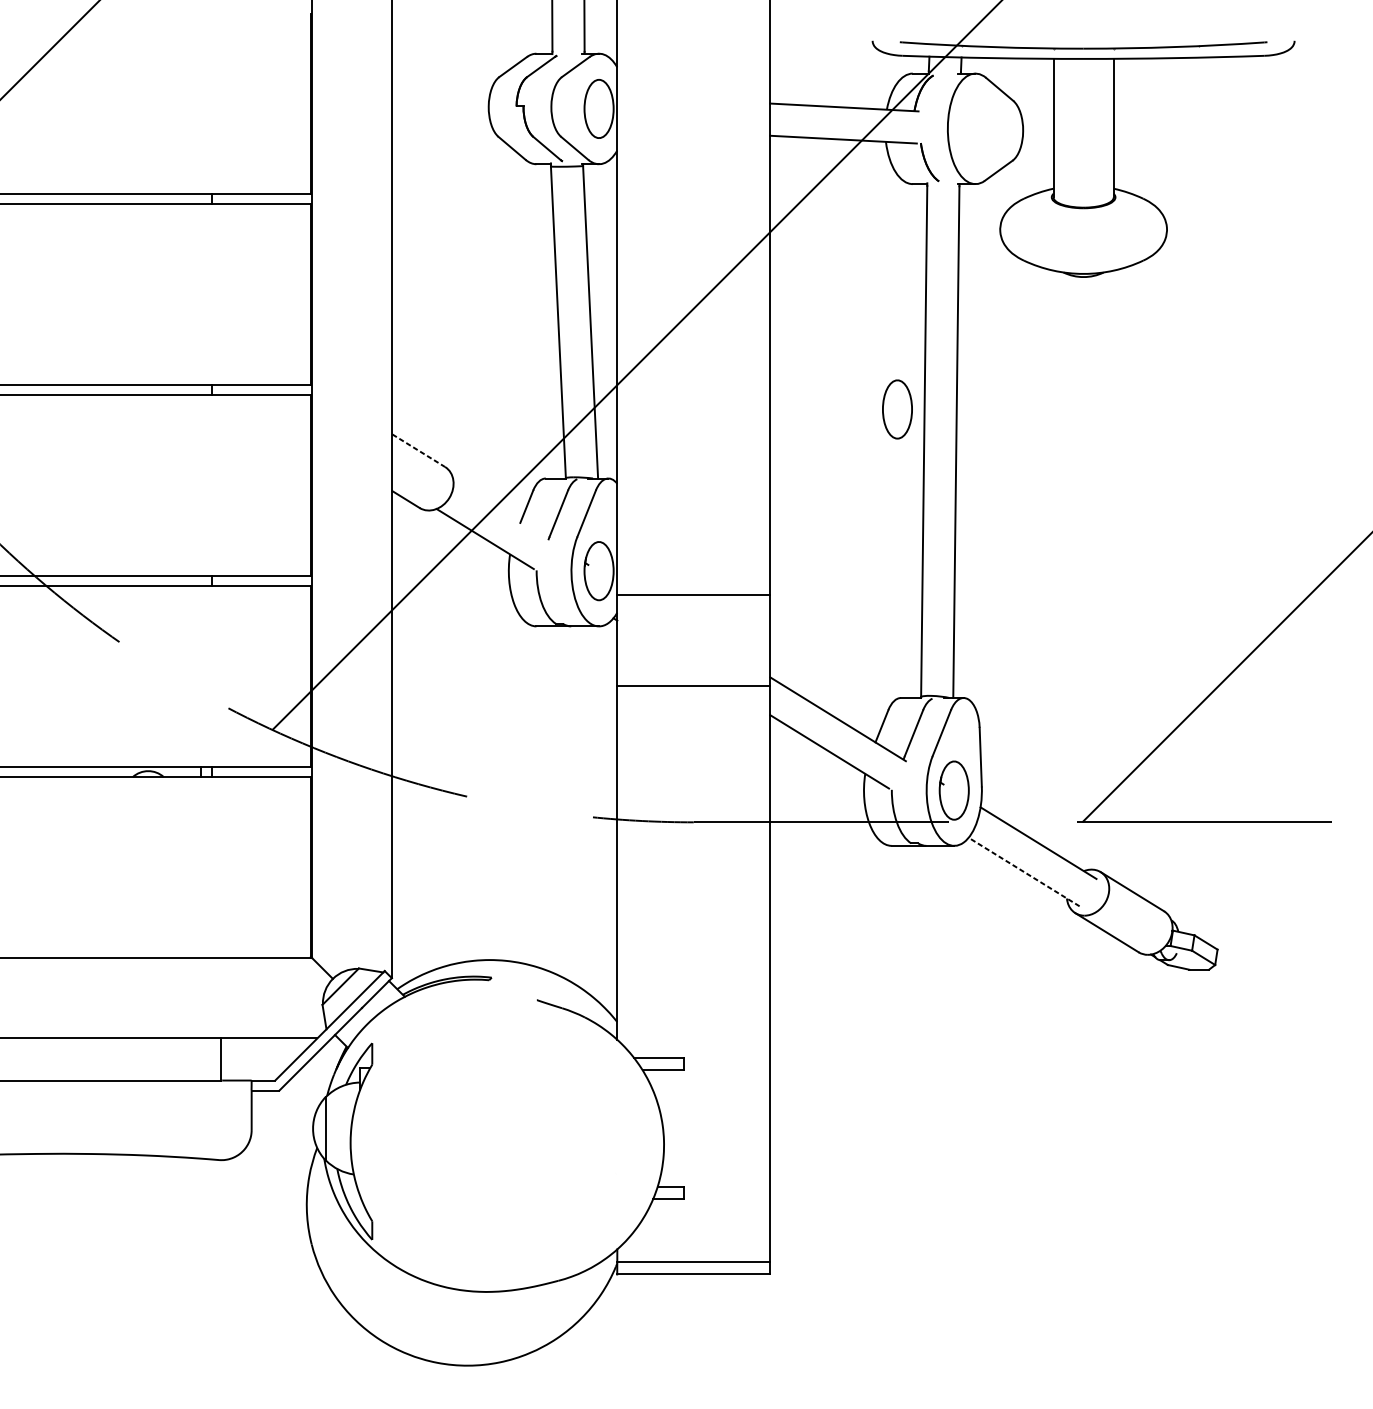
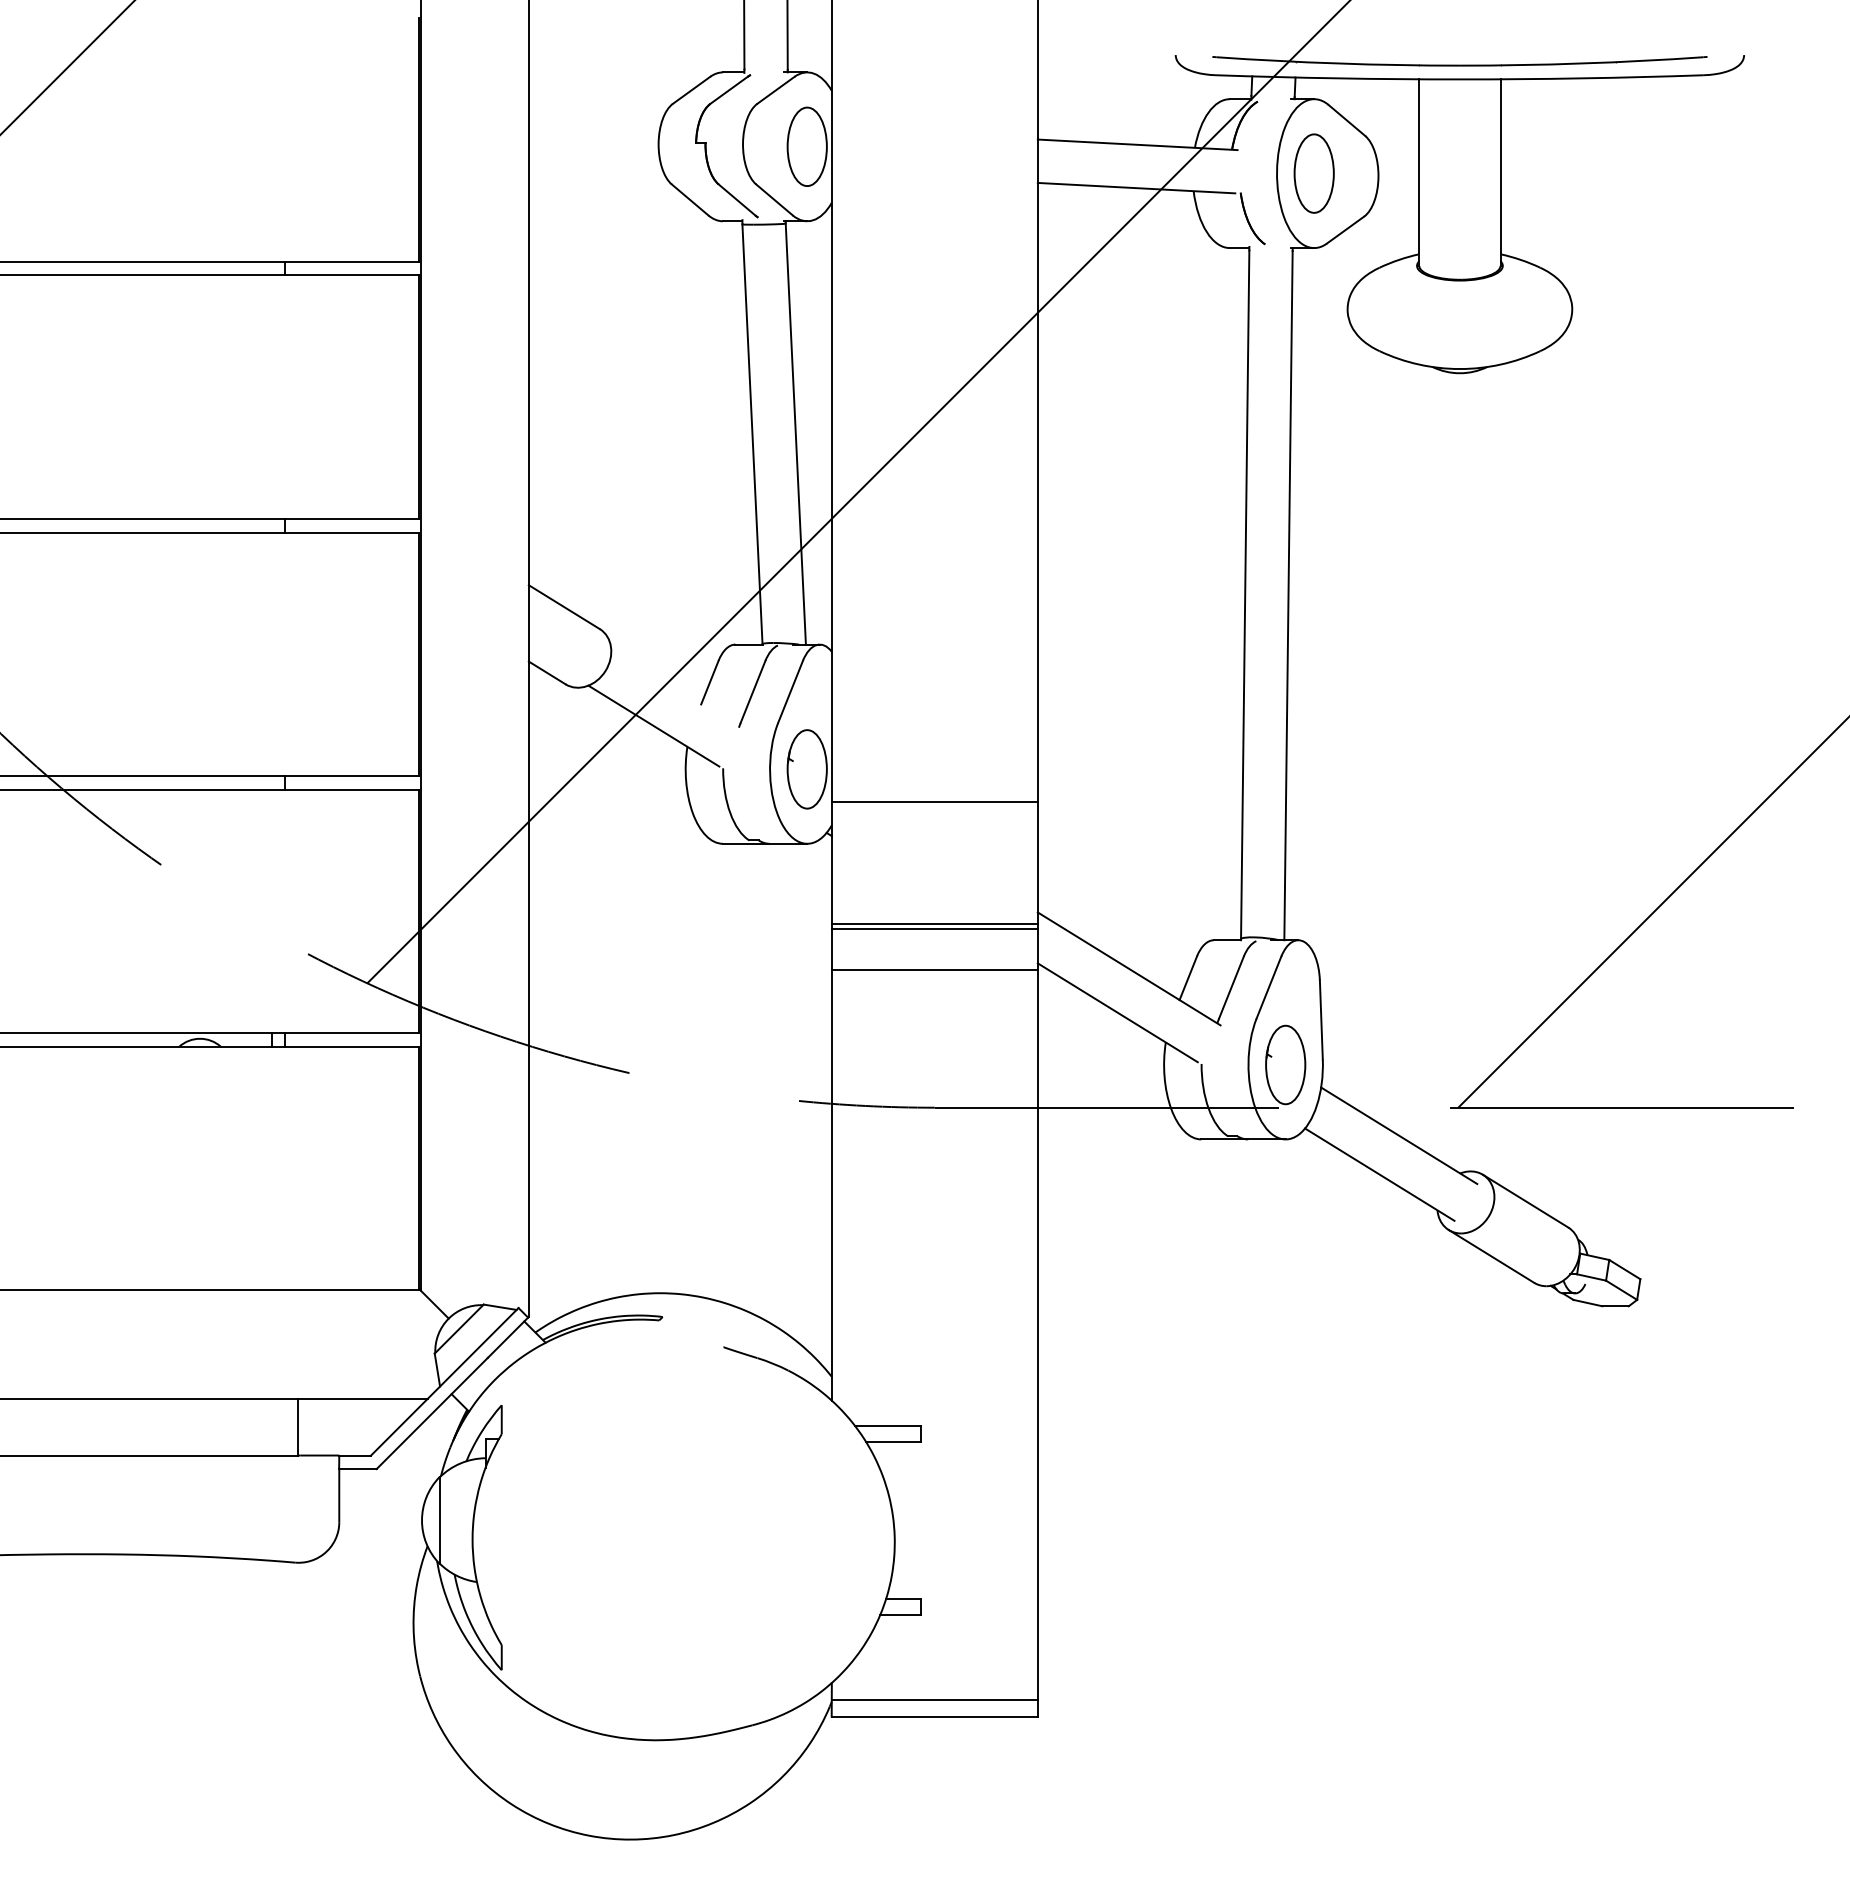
part: (896, 409) -> (1313, 173), moved
line: (418, 450) -> (564, 607), dashed -> solid
line: (693, 690) -> (934, 929), added
line: (693, 719) -> (934, 969), added
line: (1023, 871) -> (1379, 1174), dashed -> solid

